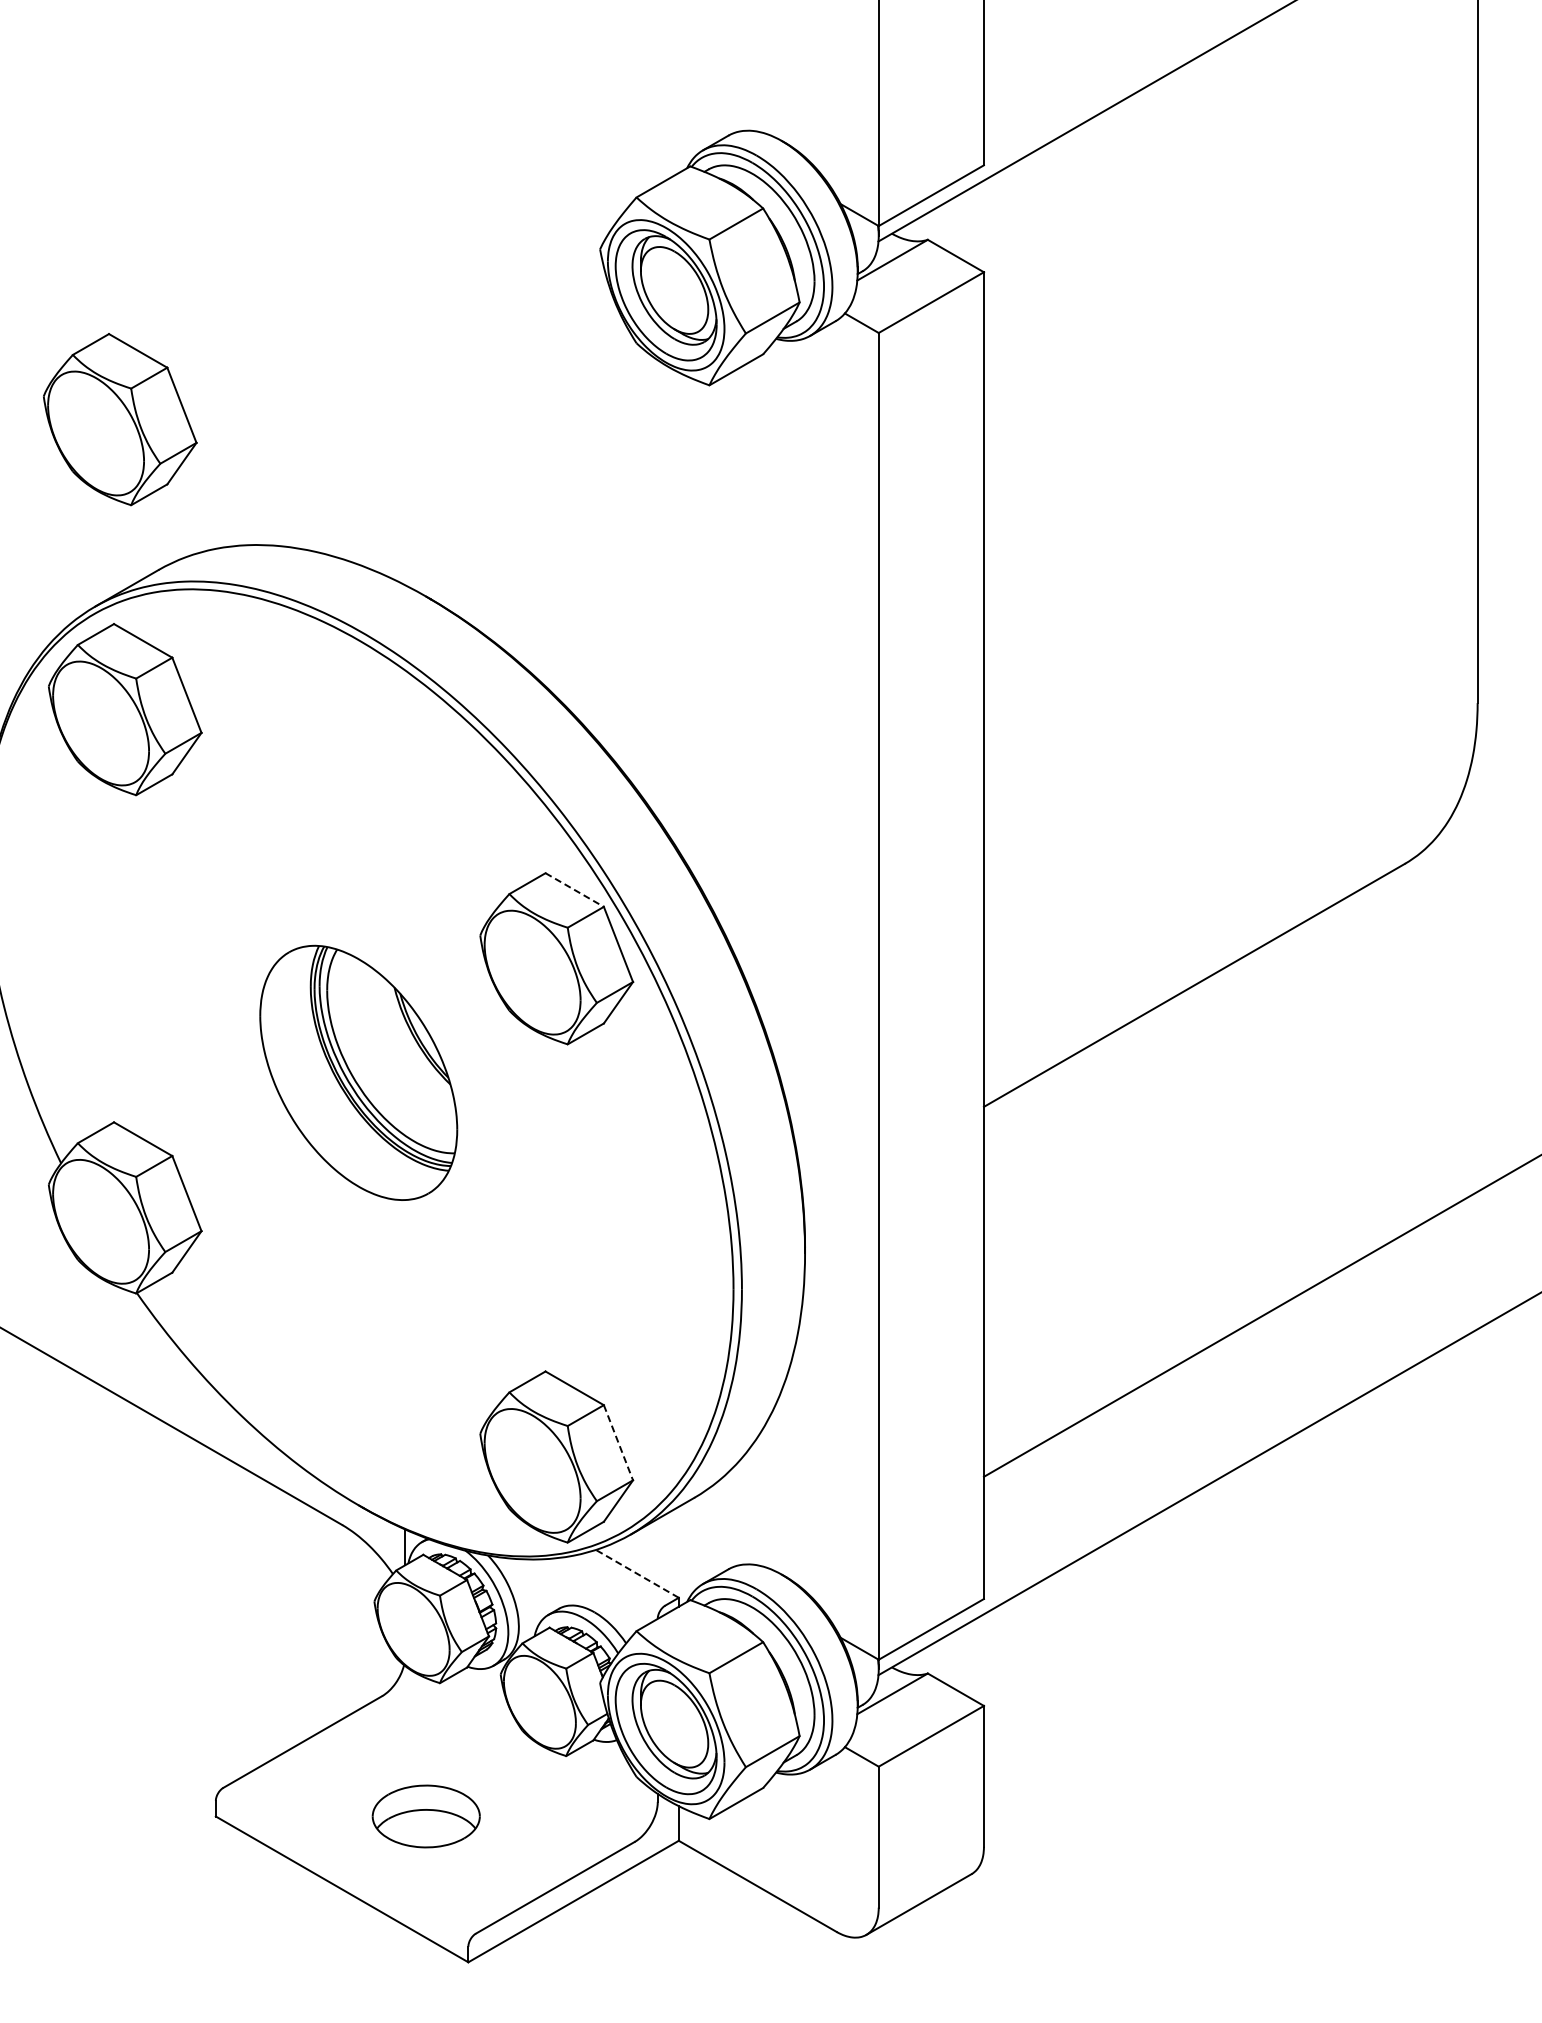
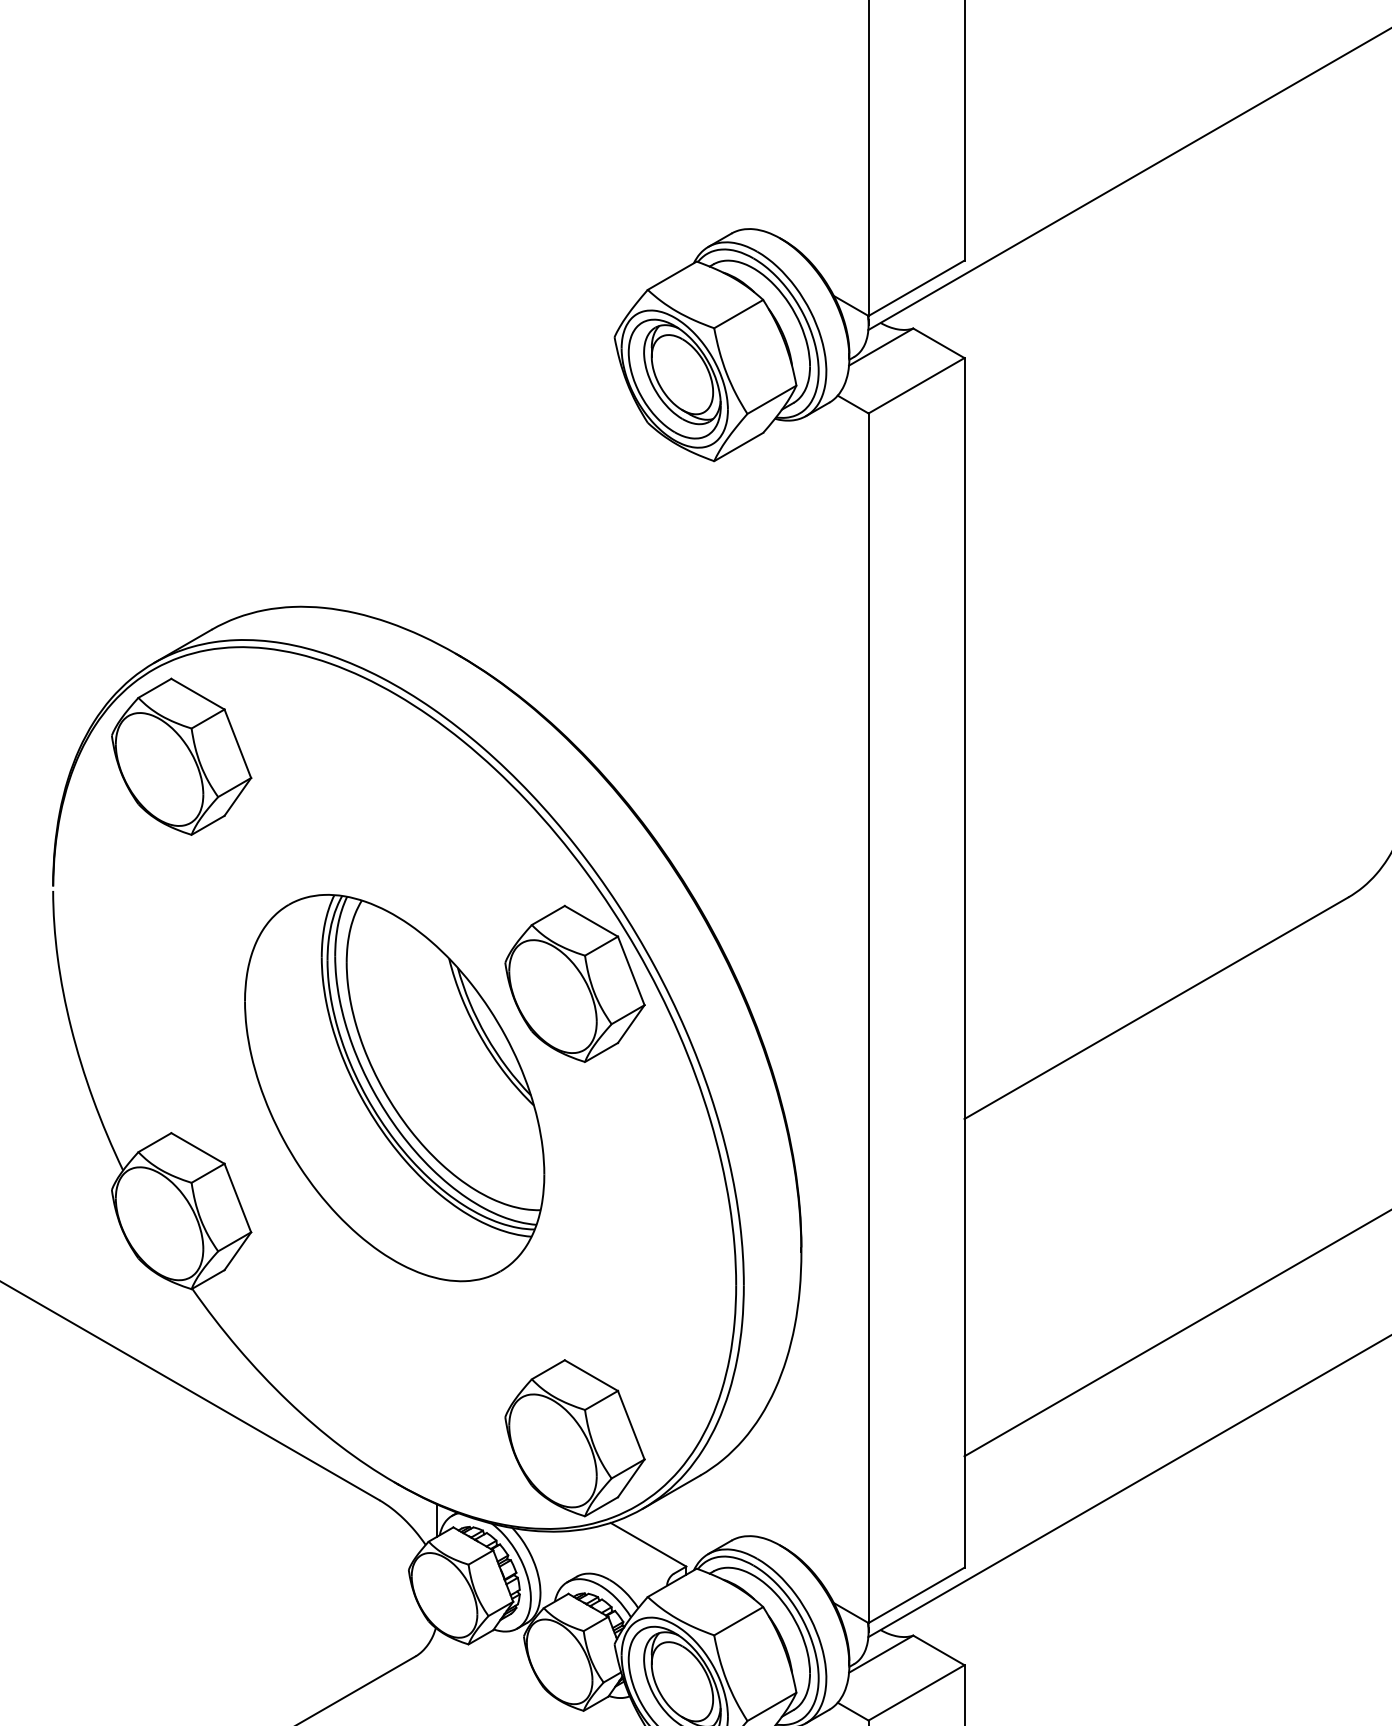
part: (120, 419) -> (177, 492), removed
line: (574, 890) -> (591, 921), dashed -> solid
part: (358, 1072) -> (394, 1087), size x1.67
line: (618, 1443) -> (631, 1425), dashed -> solid
line: (637, 1573) -> (648, 1544), dashed -> solid

